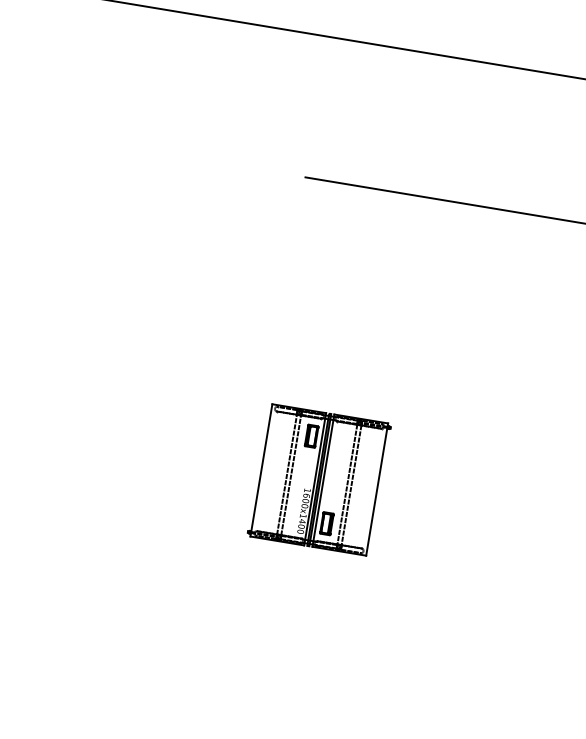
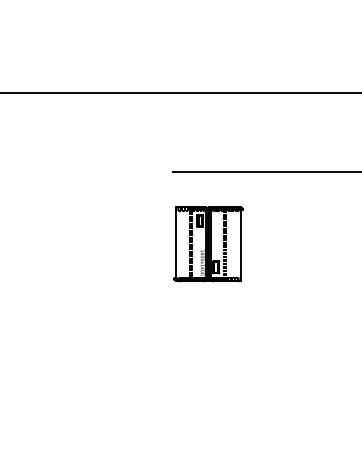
part: (319, 480) -> (208, 244), moved

